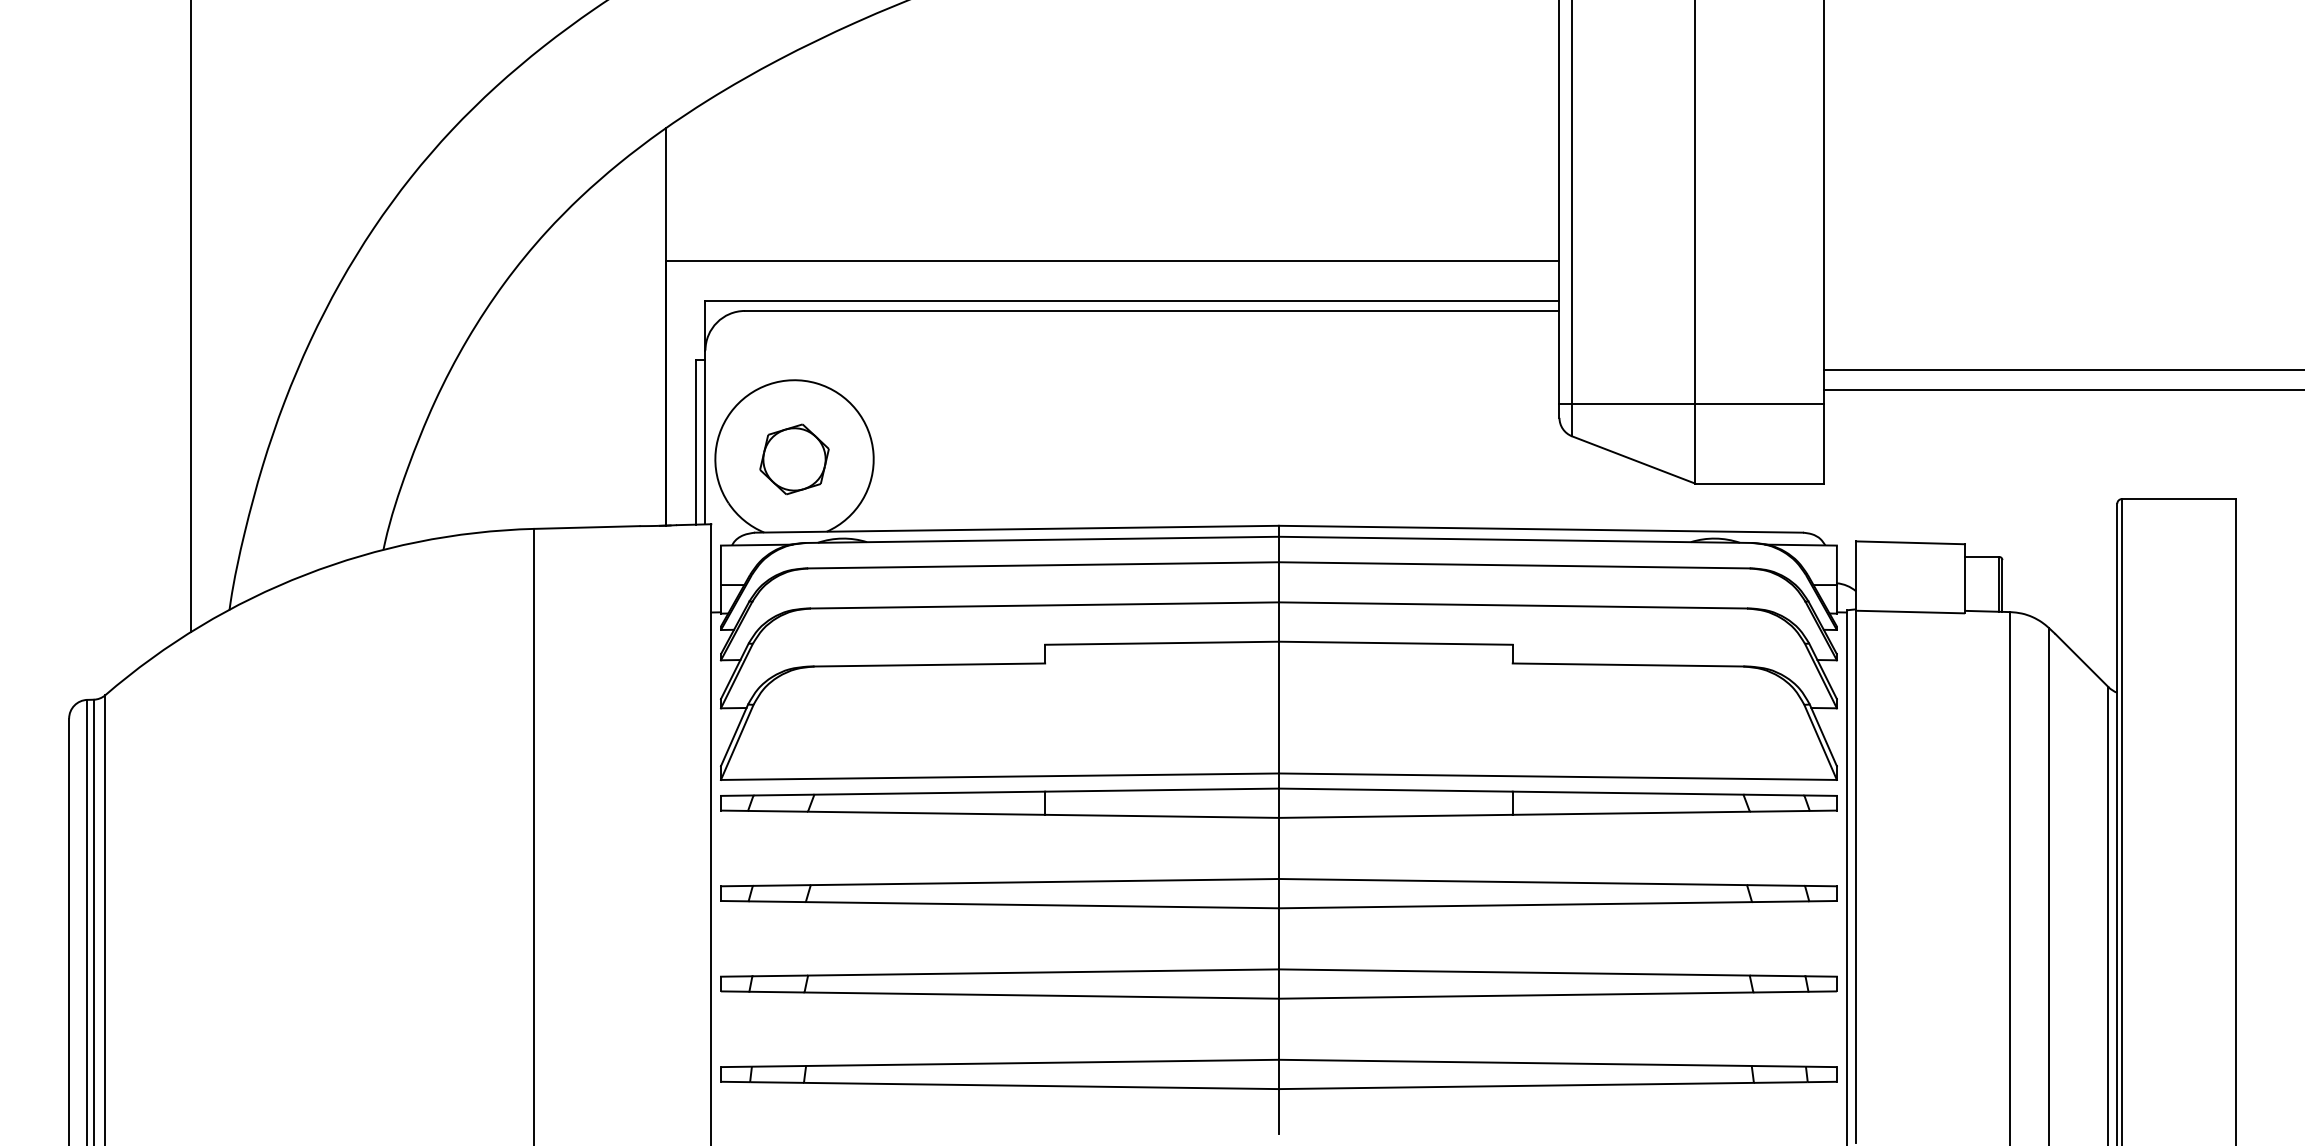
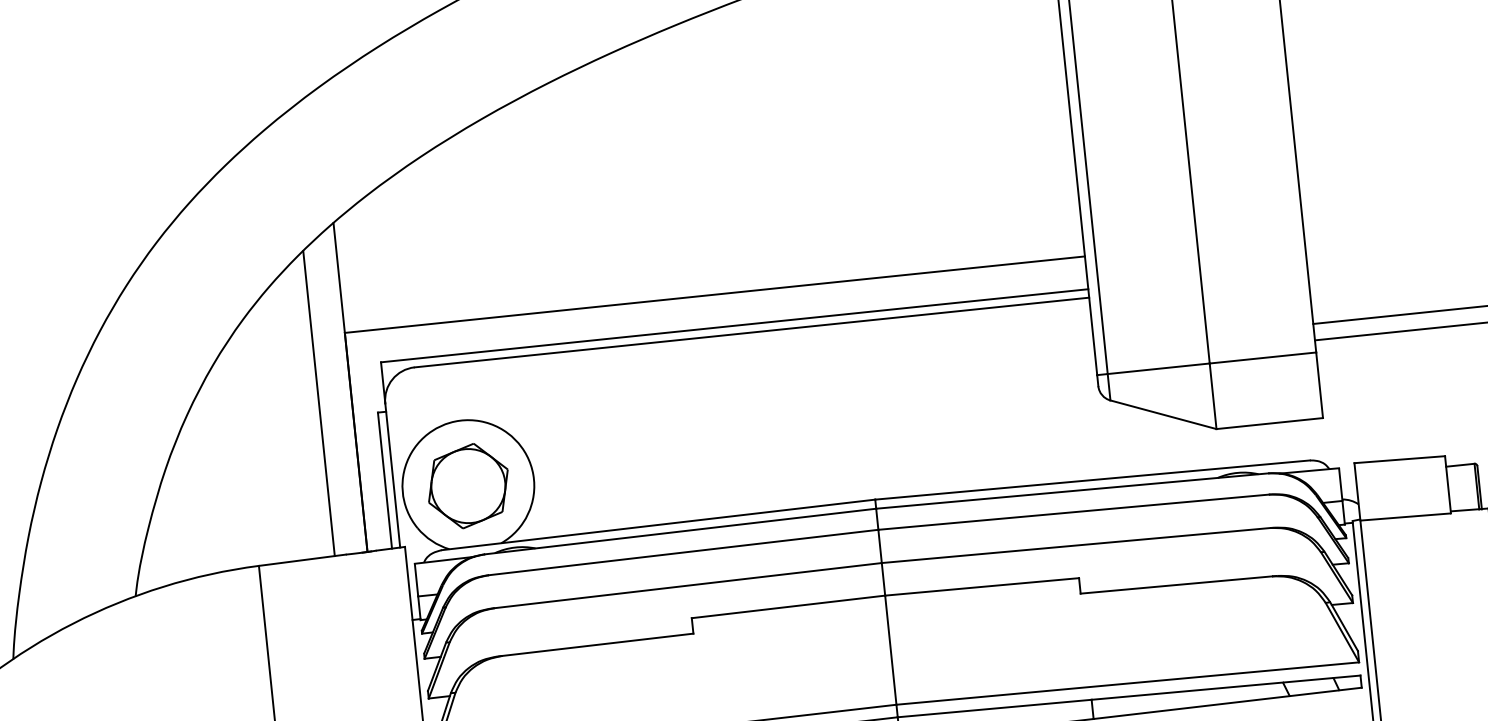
line: (626, 342) -> (319, 403), added
part: (794, 459) -> (468, 486), size x1.43

